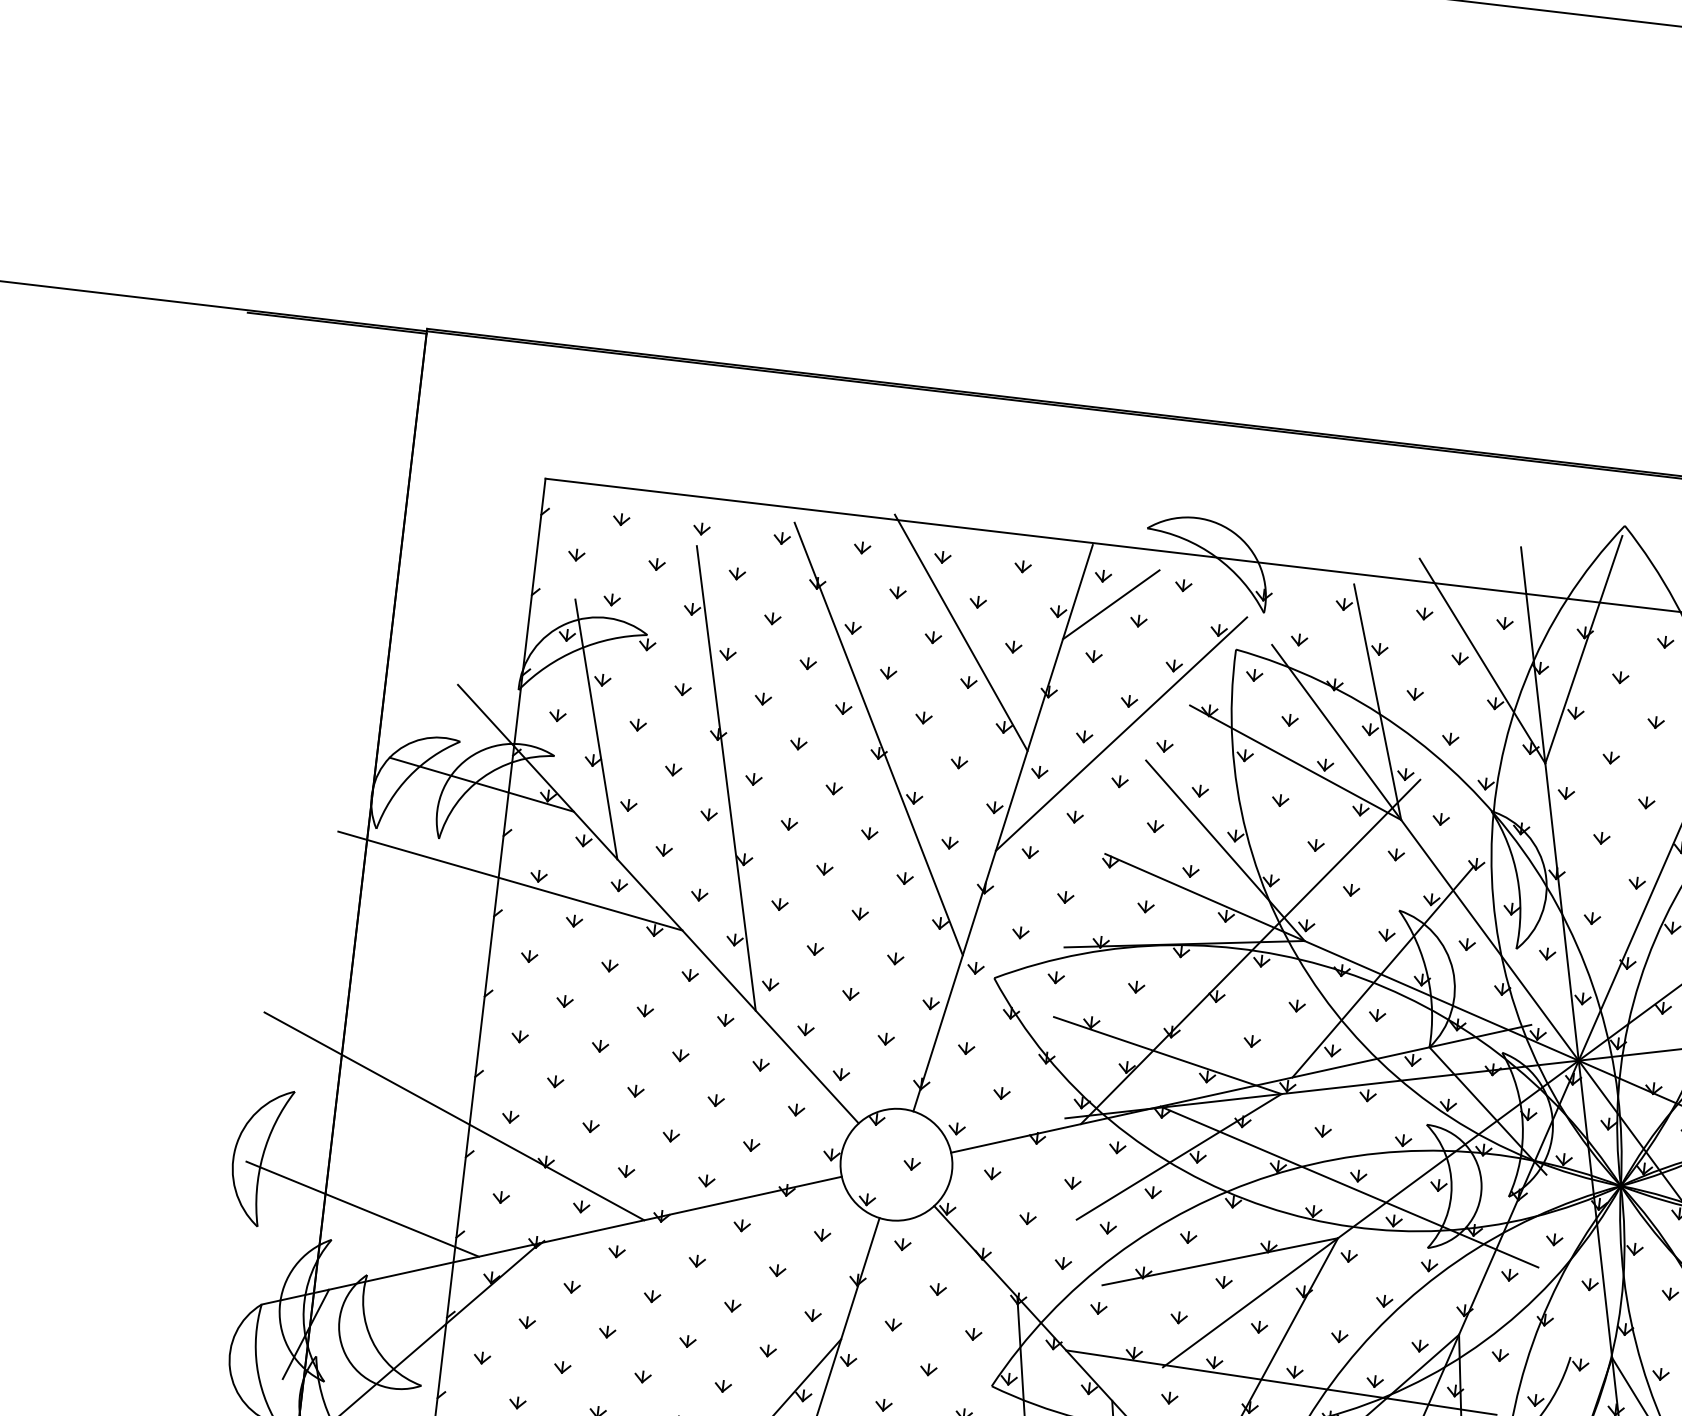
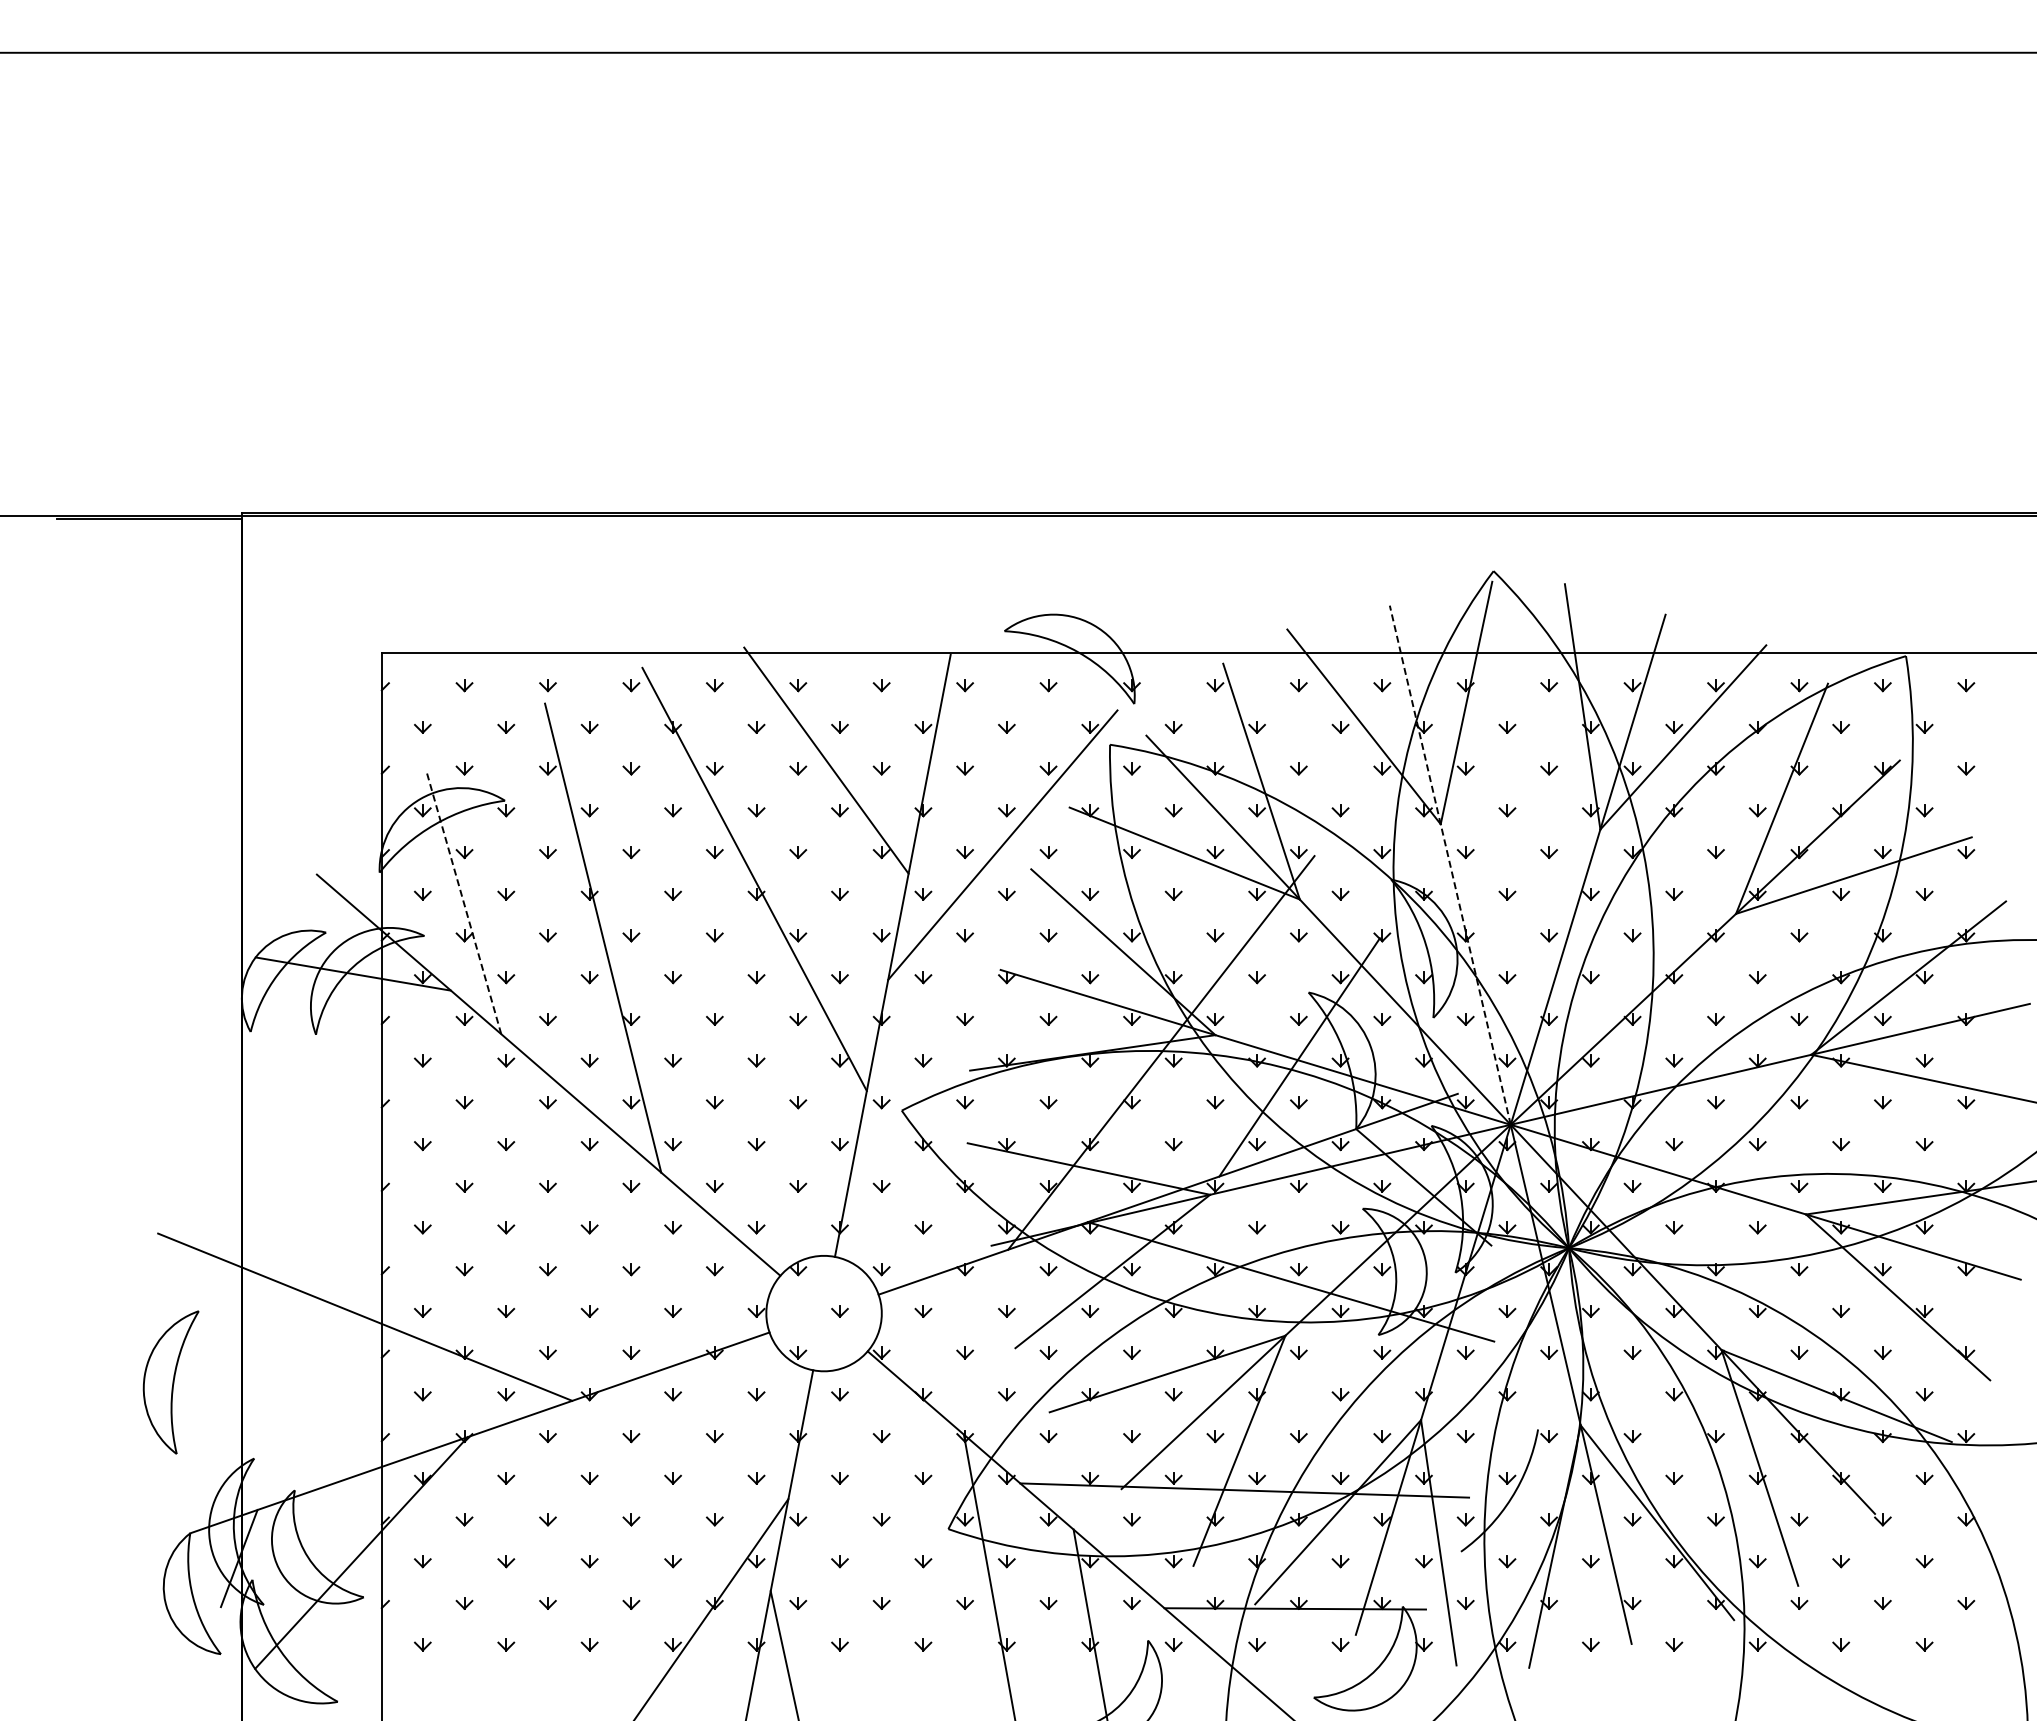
line: (1111, 604) -> (976, 713), removed
line: (596, 729) -> (464, 903), solid -> dashed
line: (1550, 804) -> (1450, 865), solid -> dashed
line: (509, 881) -> (393, 1069), removed
line: (362, 1209) -> (282, 1423), removed

